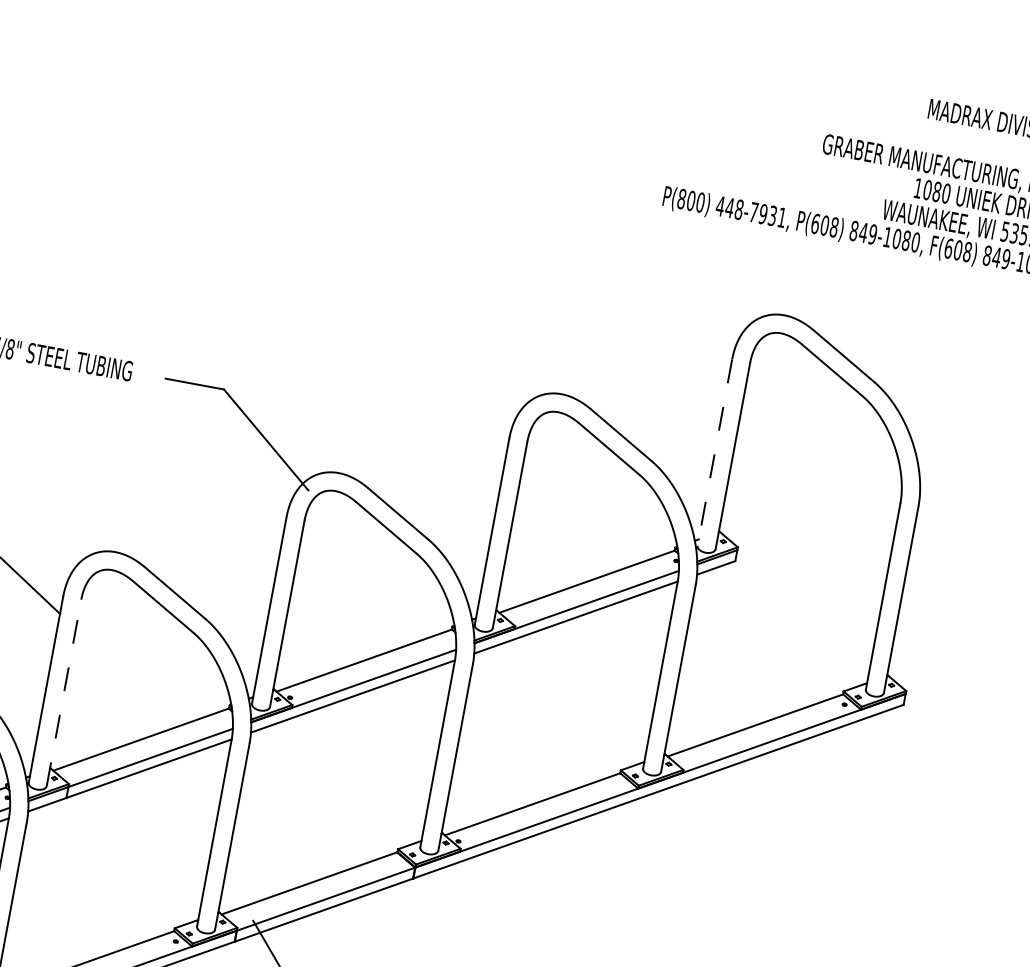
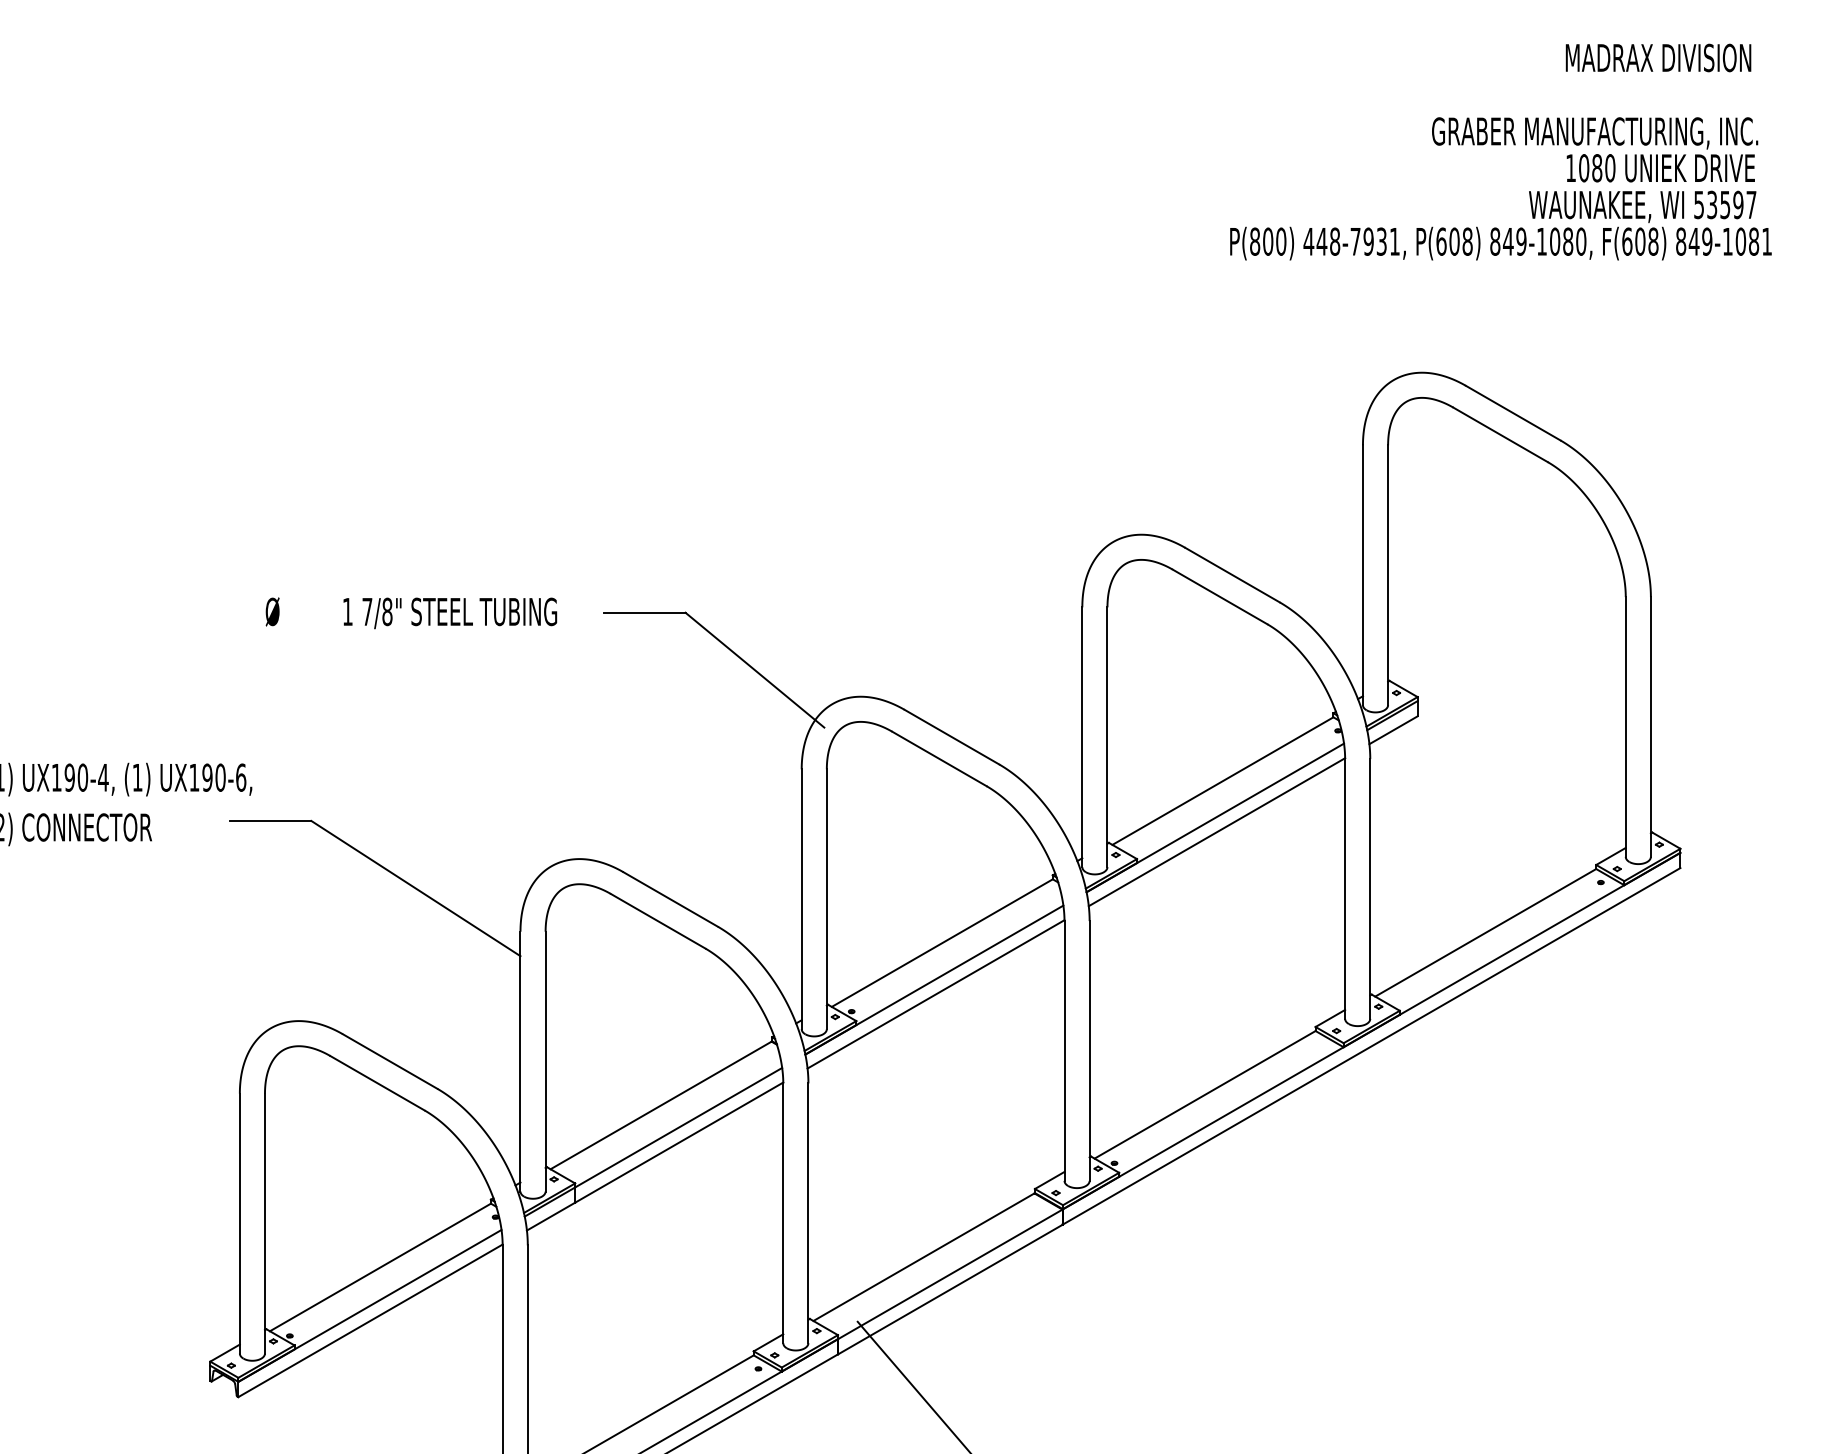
line: (714, 452) -> (1362, 575), dashed -> solid
line: (63, 692) -> (545, 1061), dashed -> solid

